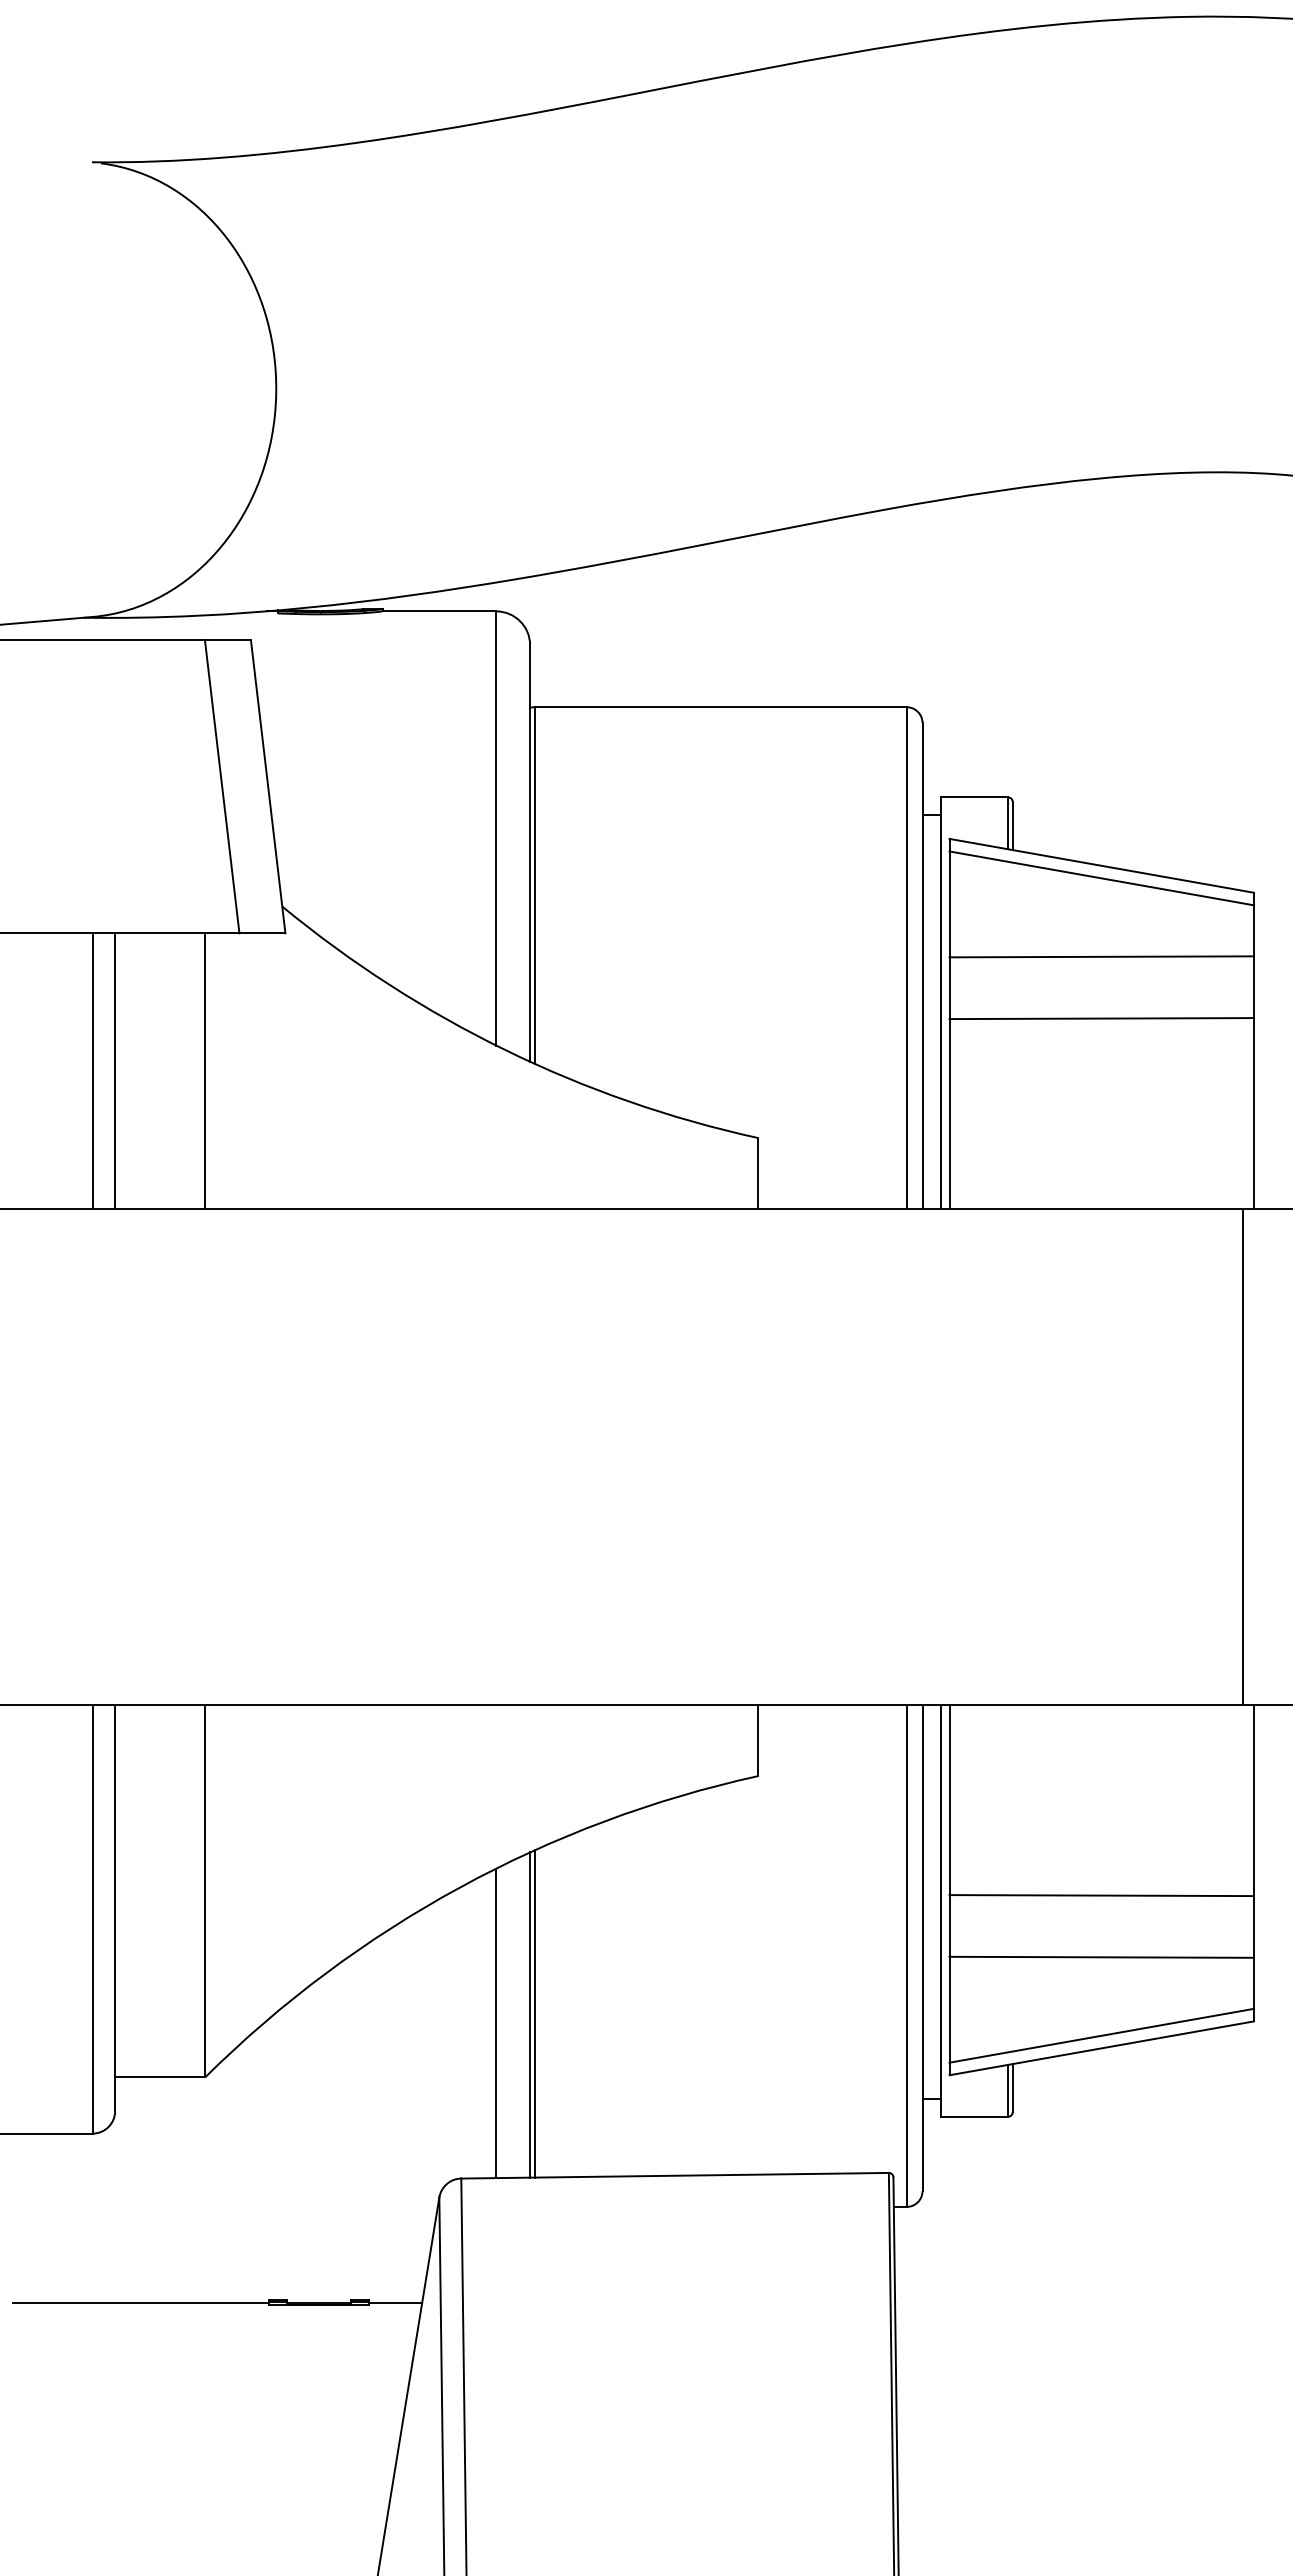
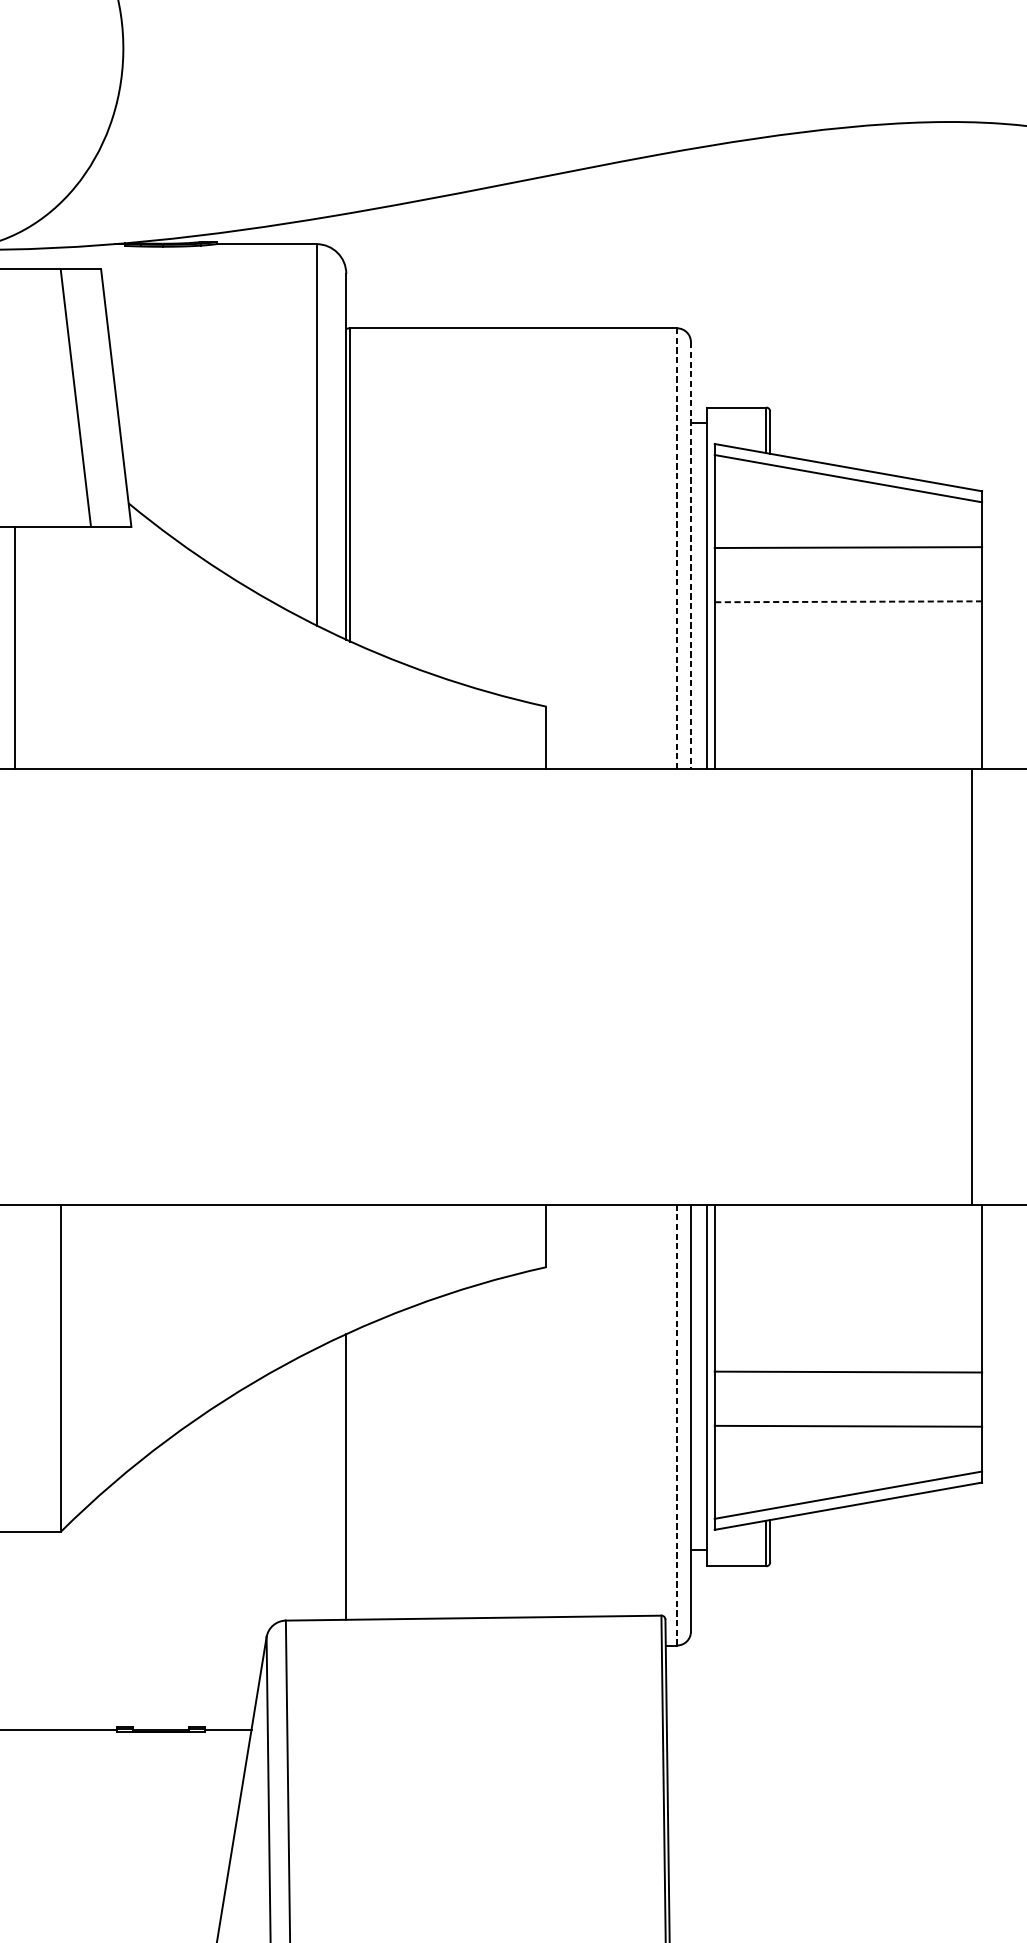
line: (906, 958) -> (676, 549), solid -> dashed
line: (922, 966) -> (690, 556), solid -> dashed
line: (1101, 1018) -> (848, 601), solid -> dashed
line: (205, 1071) -> (15, 648), moved
line: (906, 1956) -> (676, 1425), solid -> dashed
line: (534, 2013) -> (350, 1475), removed
line: (496, 2023) -> (316, 1484), removed

